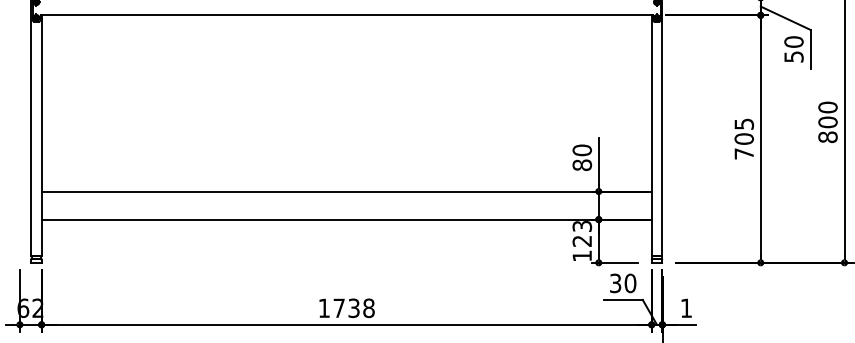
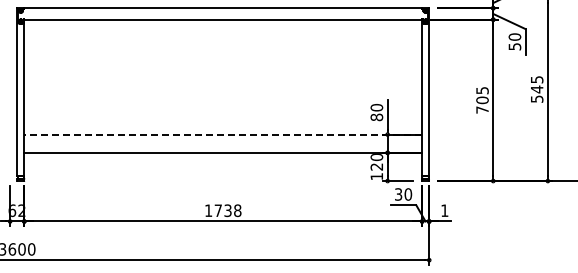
text: (827, 122) -> (536, 89), 800 -> 545
line: (347, 191) -> (223, 134), solid -> dashed
text: (581, 226) -> (376, 157), 123 -> 120

